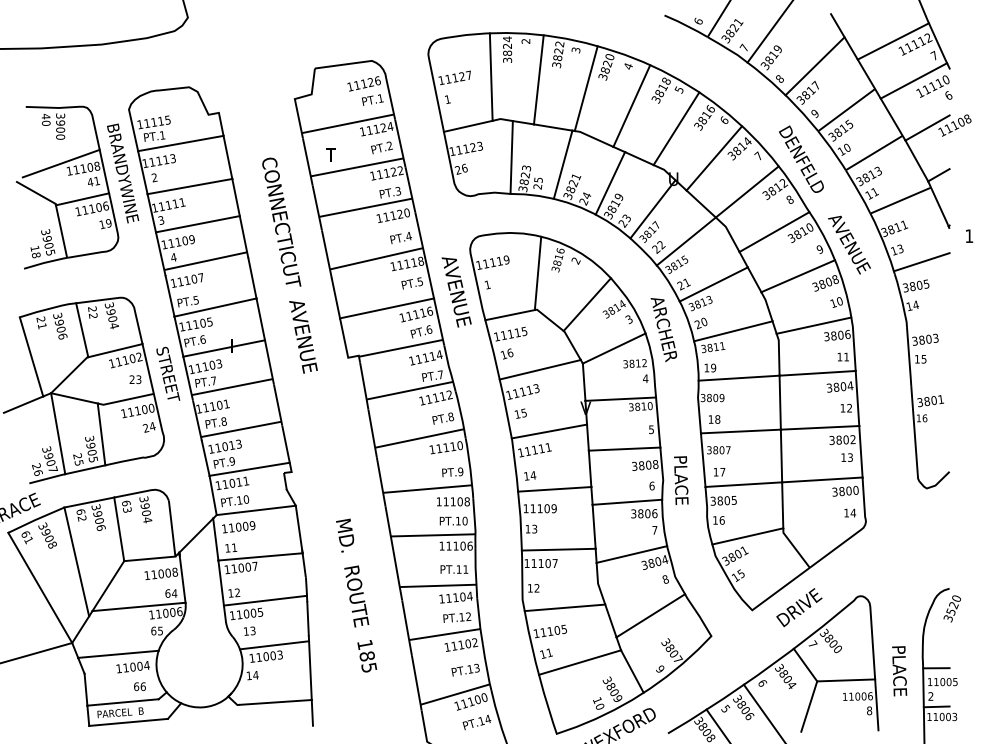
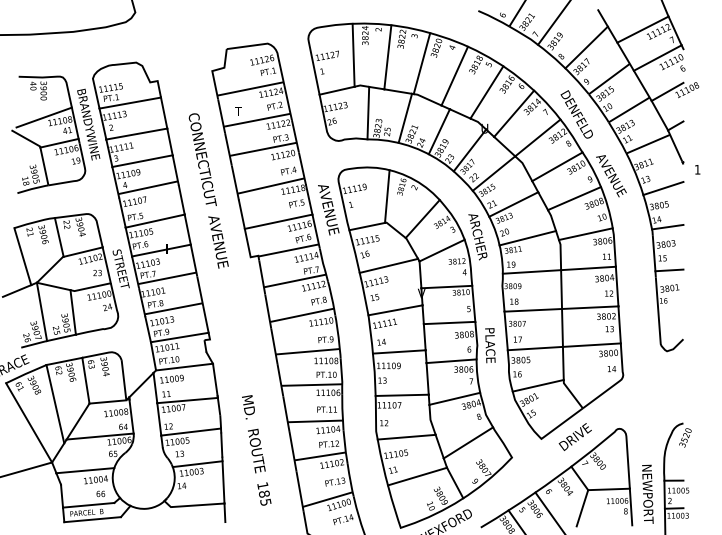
line: (927, 315) -> (667, 226), added
line: (930, 376) -> (669, 270), added
text: (356, 595) -> (256, 450), moved
text: (899, 687) -> (647, 494), PLACE -> NEWPORT

